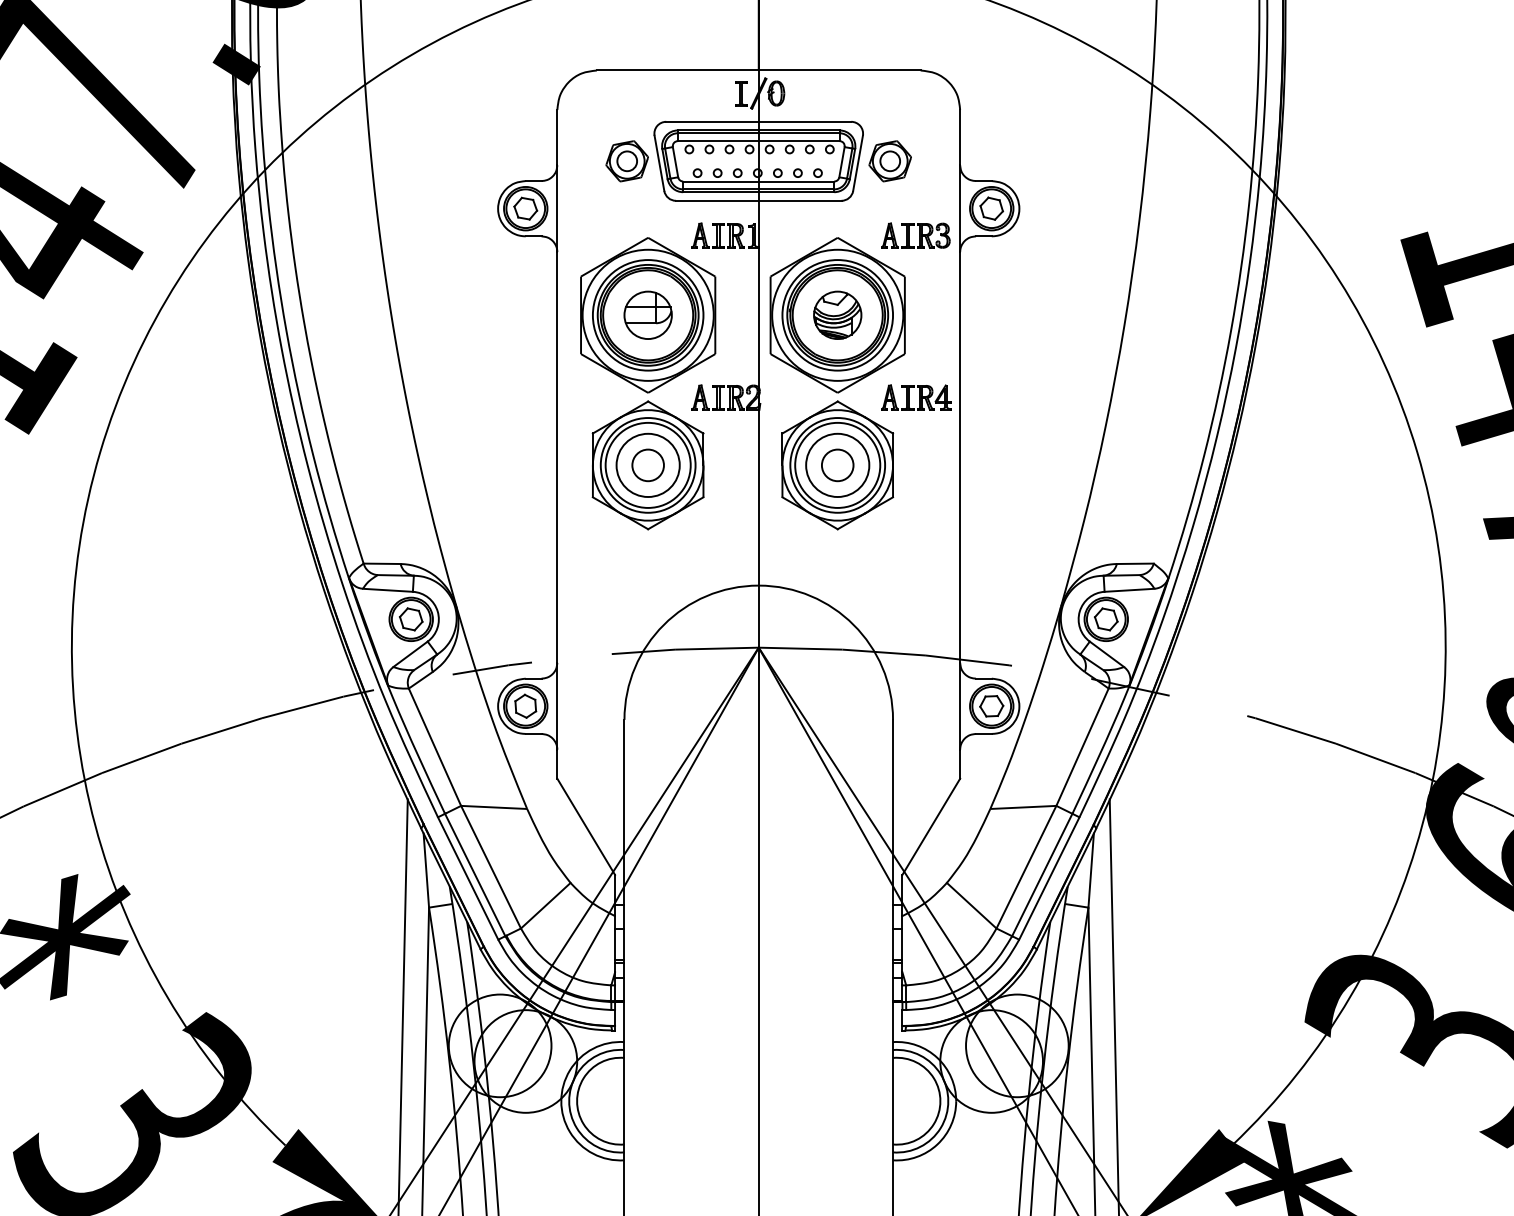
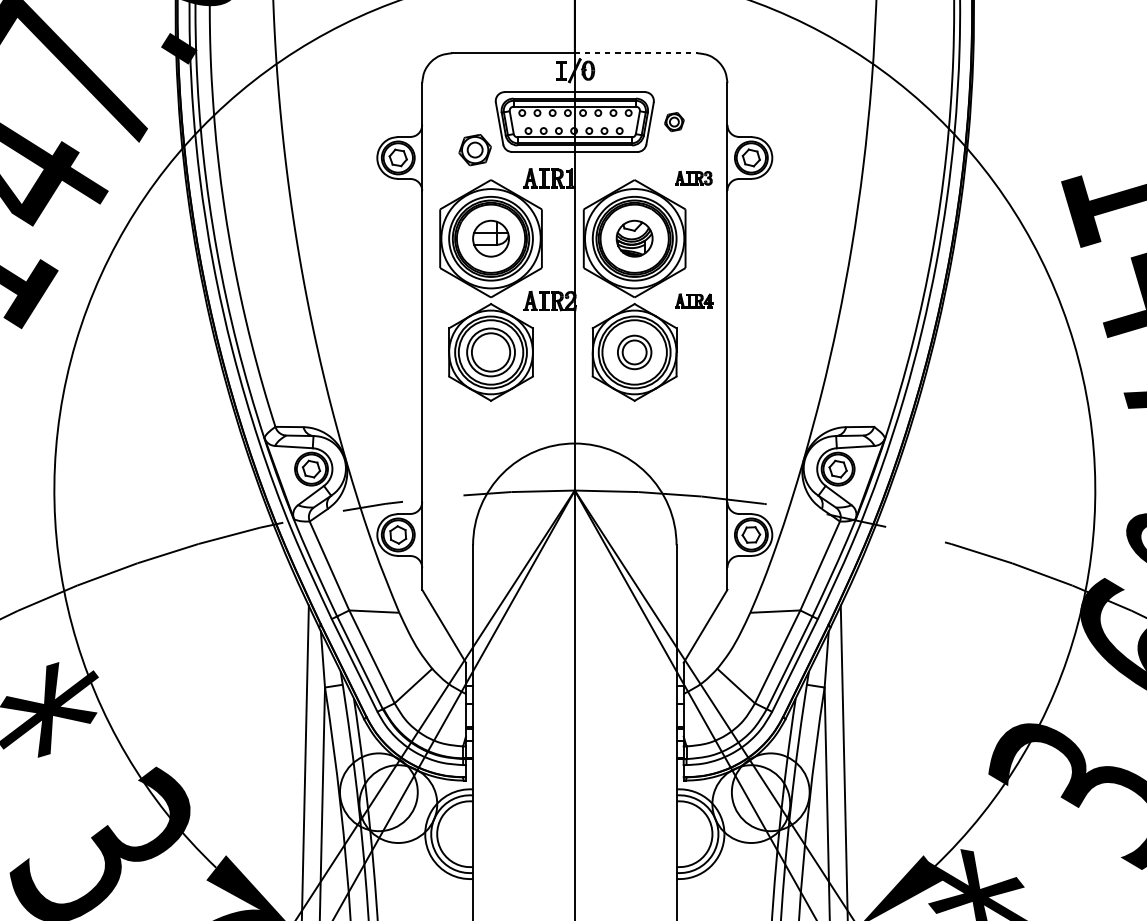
line: (839, 70) -> (636, 53), solid -> dashed
part: (626, 161) -> (474, 150), moved
part: (889, 161) -> (673, 122), size x0.6
part: (915, 235) -> (693, 178), size x0.7
part: (916, 397) -> (694, 301), size x0.7
circle: (647, 465) -> (490, 352), size x1.6
circle: (837, 465) -> (634, 352), size x0.7

